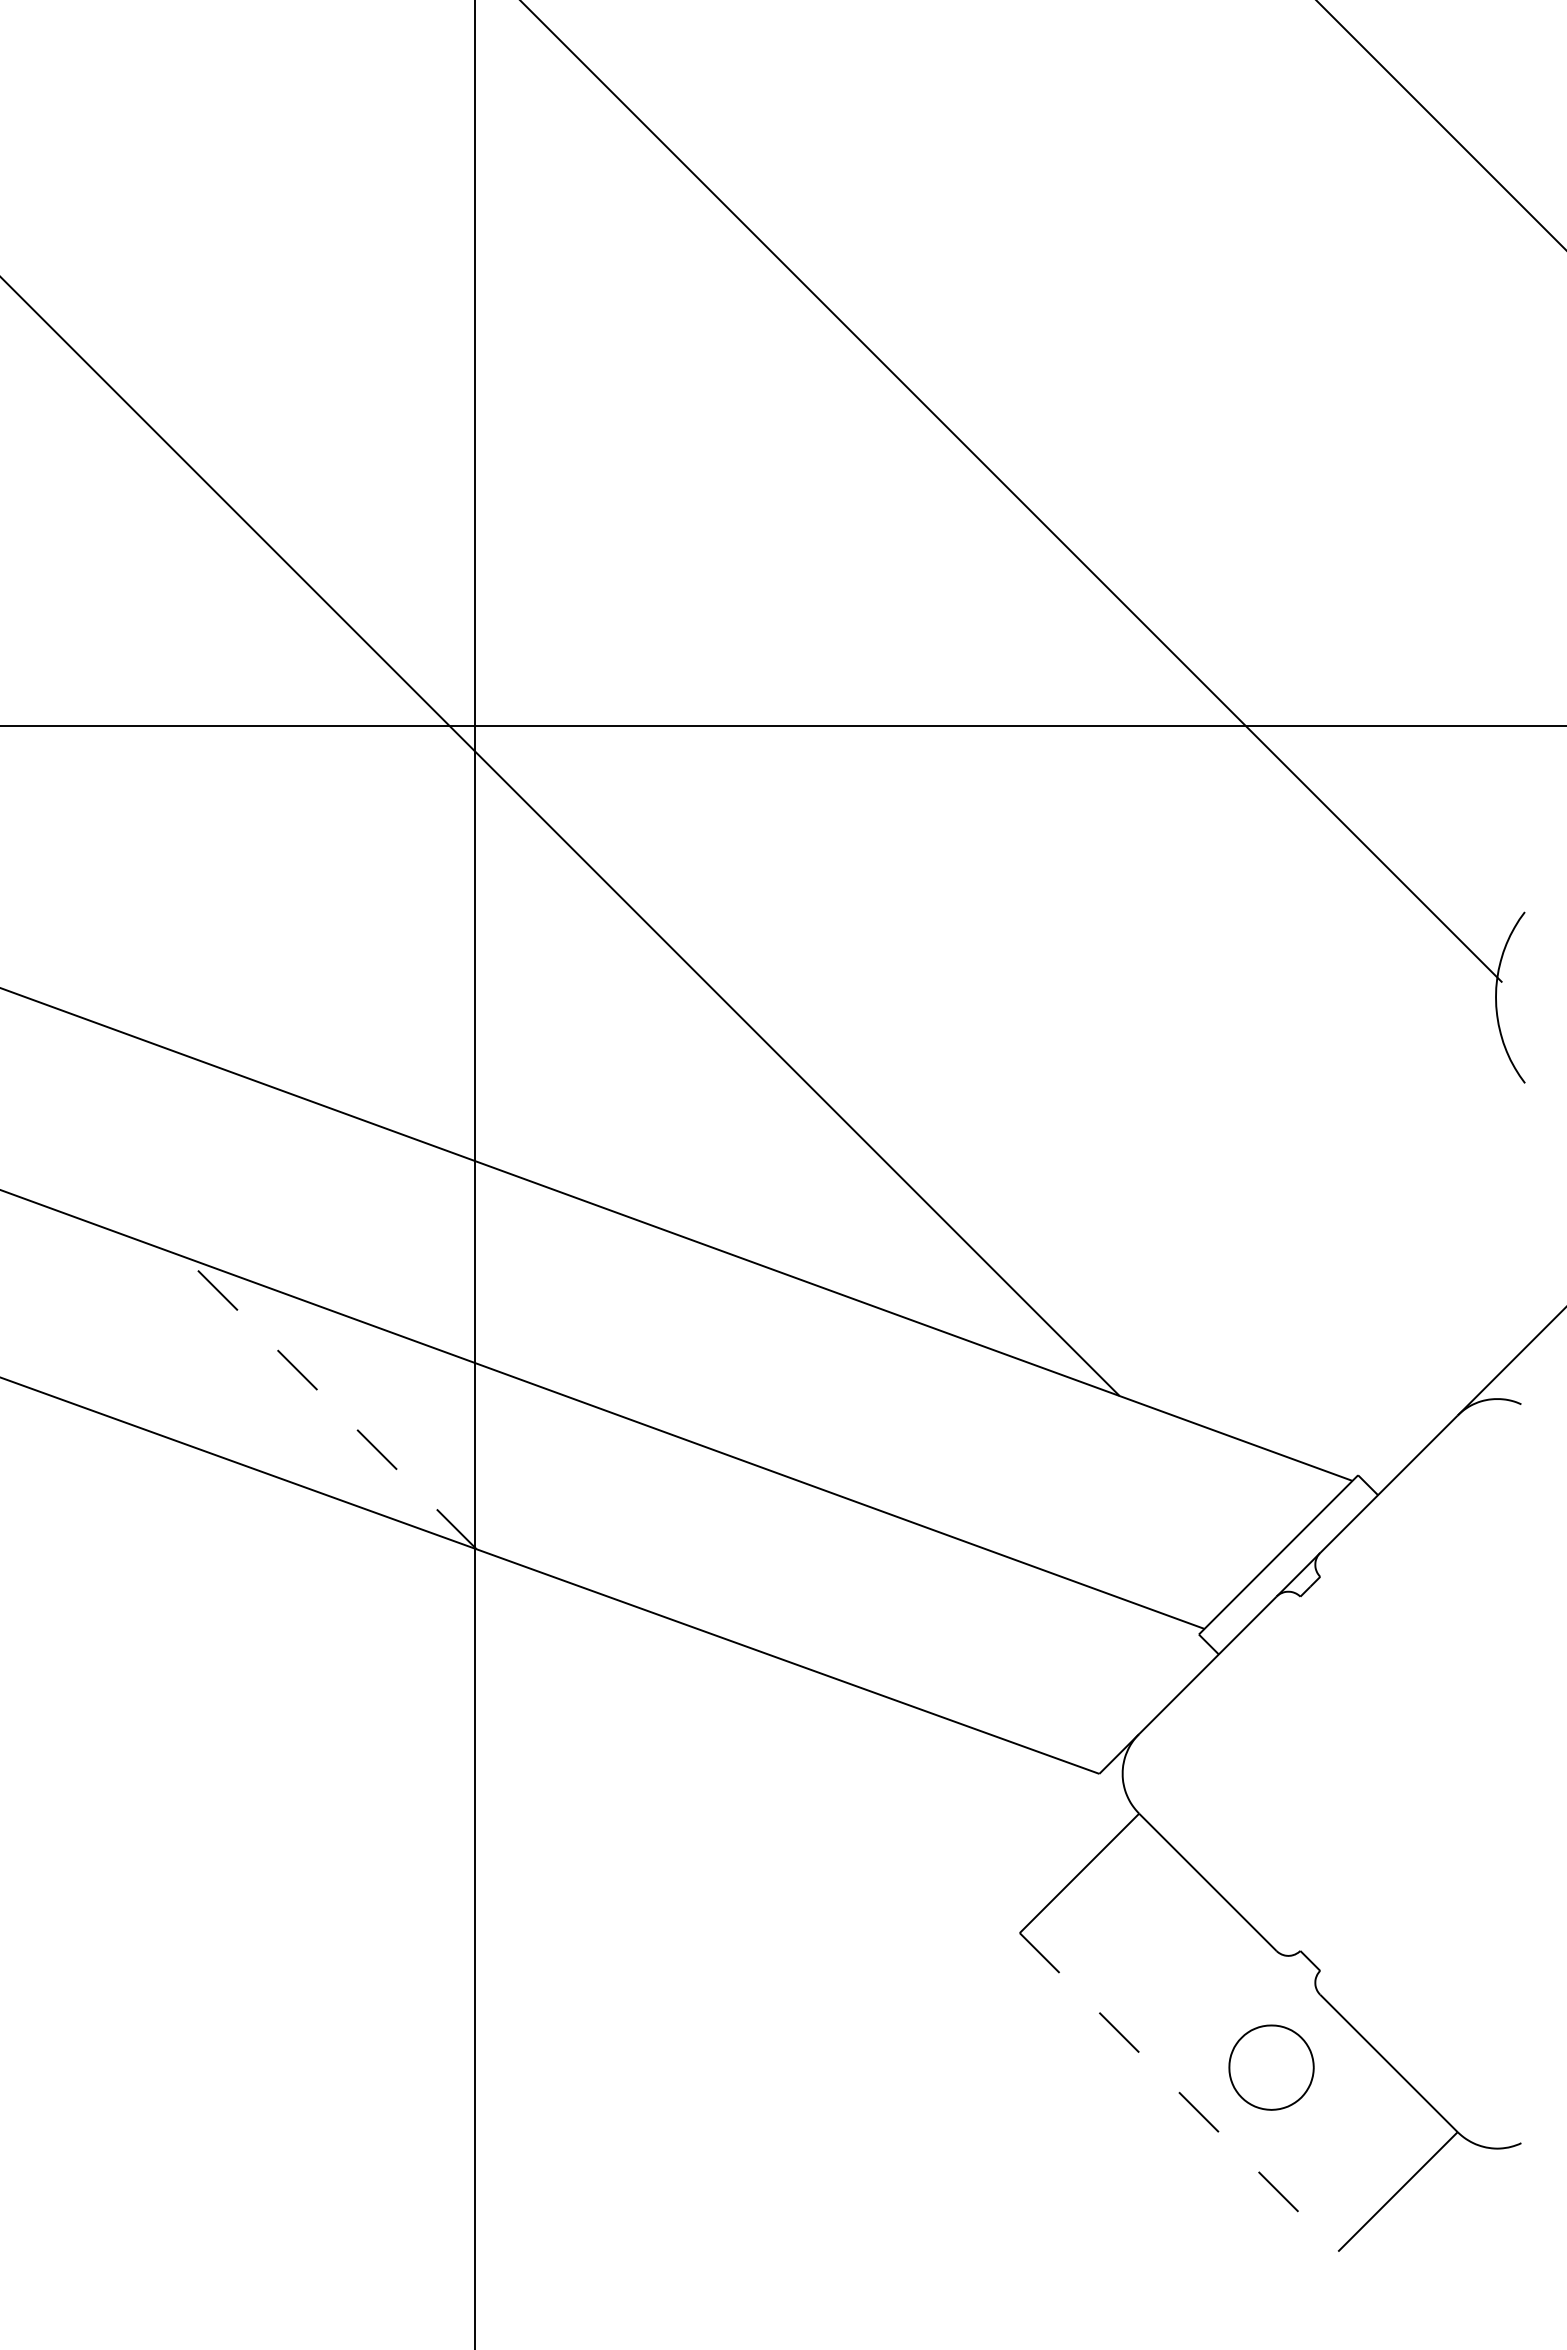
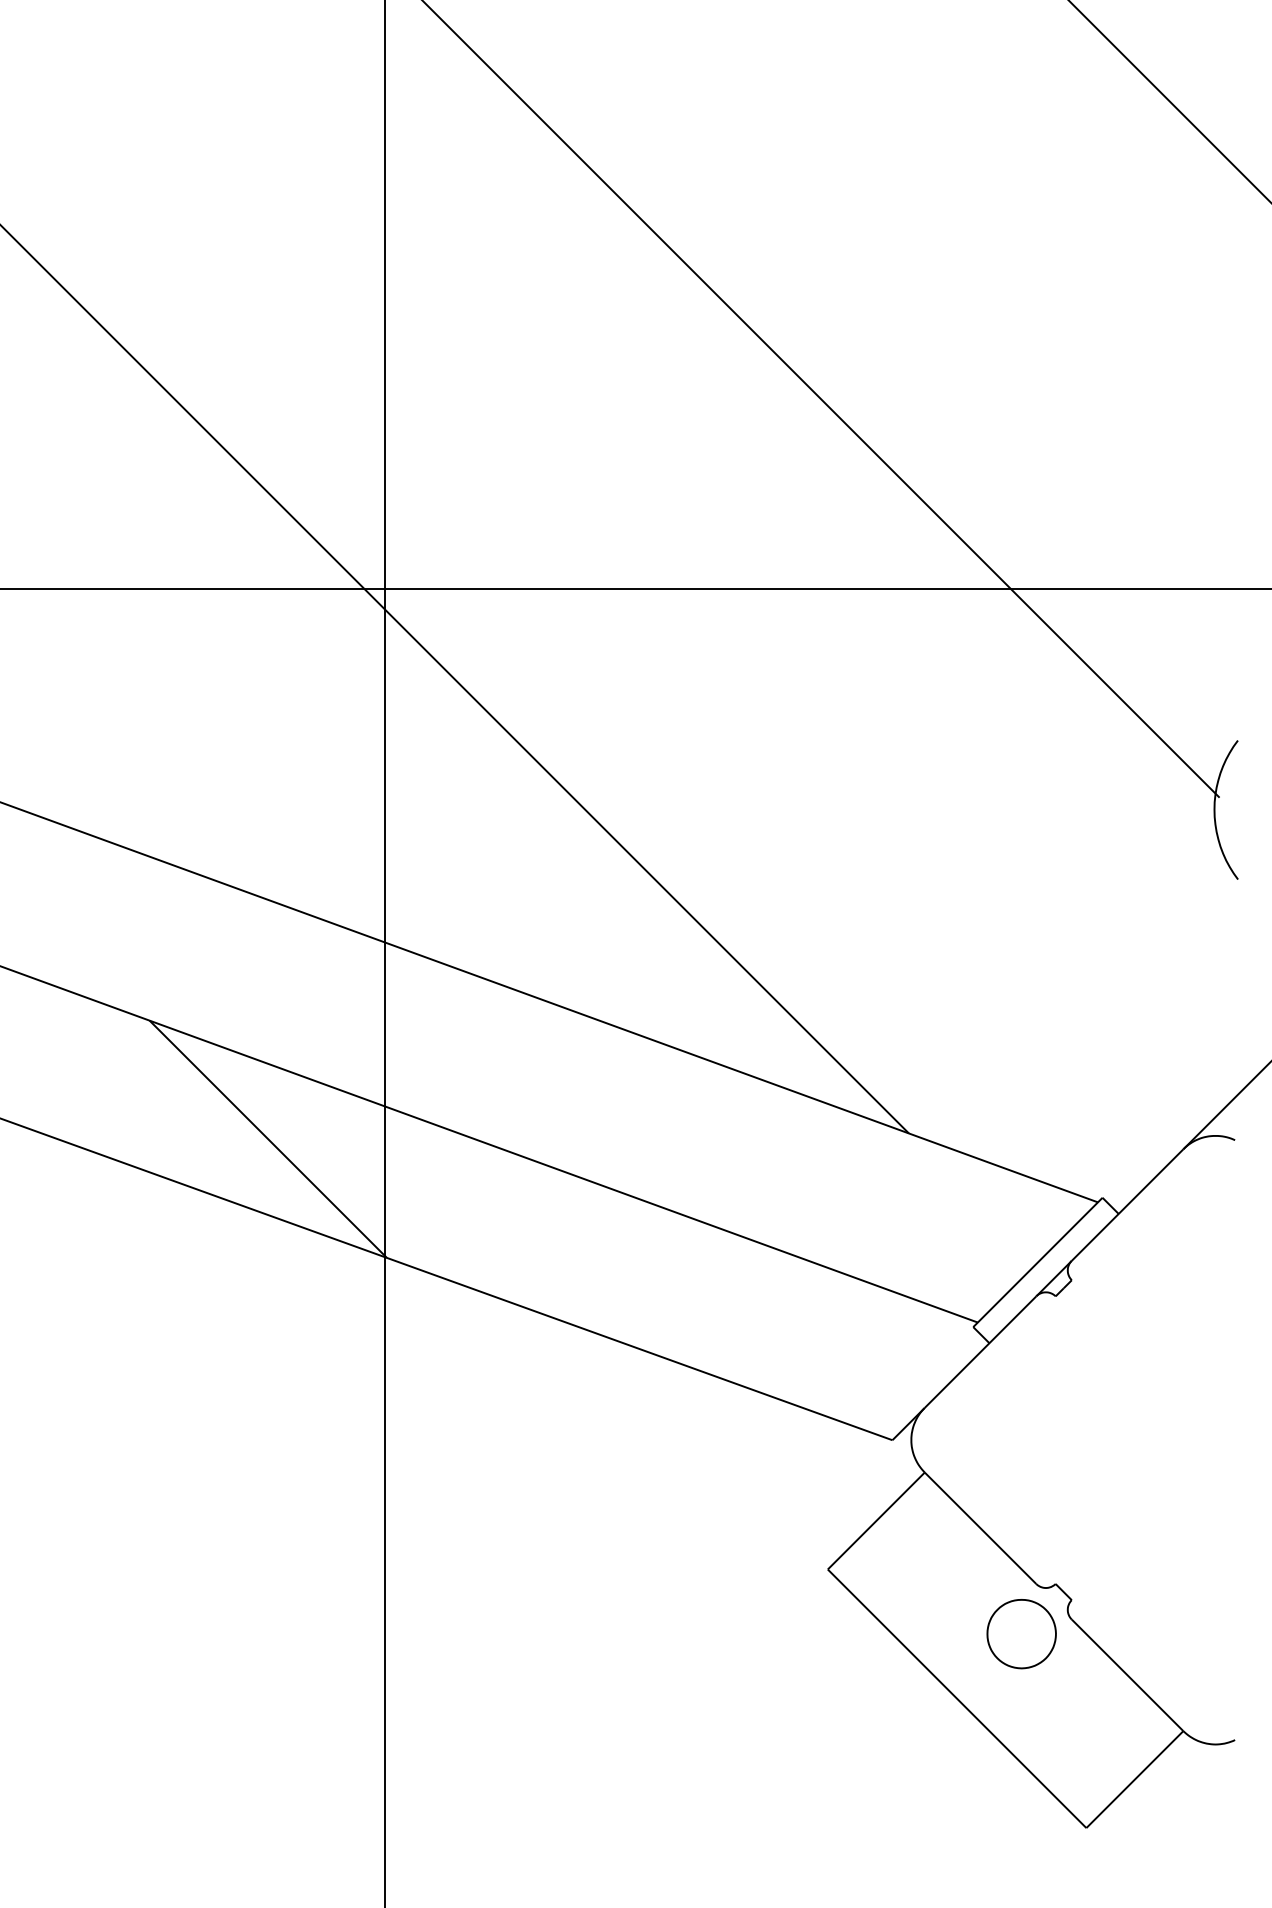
line: (330, 1403) -> (268, 1139), dashed -> solid
part: (1271, 2067) -> (1021, 1633), moved
line: (1179, 2092) -> (957, 1698), dashed -> solid

